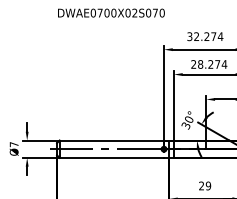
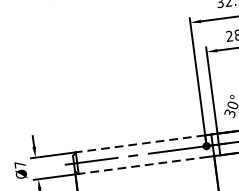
line: (111, 140) -> (140, 143), solid -> dashed
line: (111, 157) -> (142, 164), solid -> dashed

